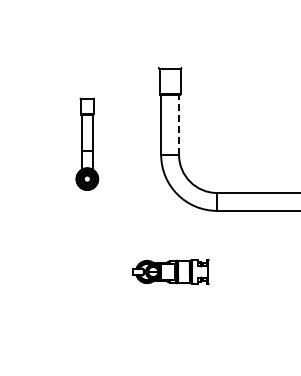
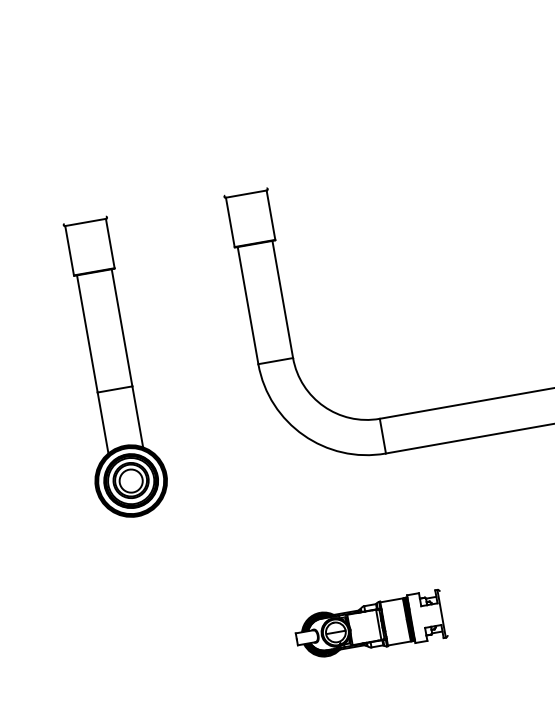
line: (179, 124) -> (283, 298), dashed -> solid
part: (87, 144) -> (112, 369), size x1.67
part: (170, 271) -> (369, 625), moved

